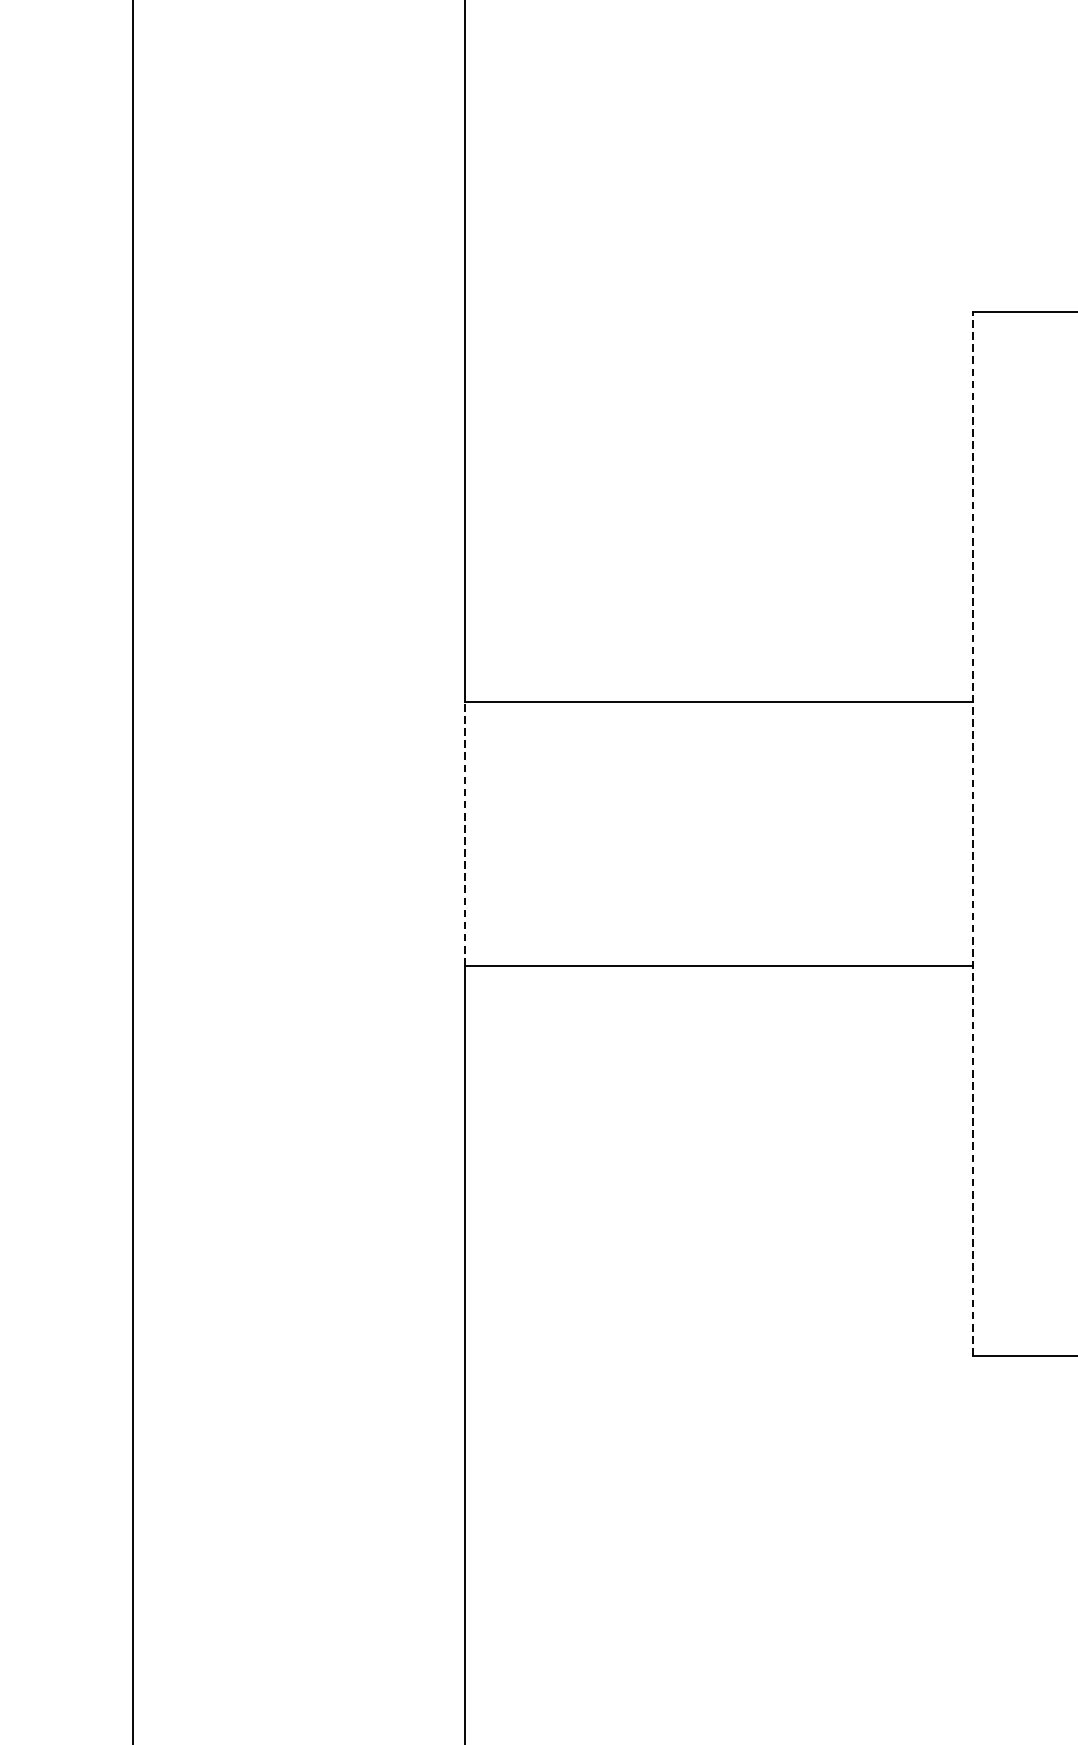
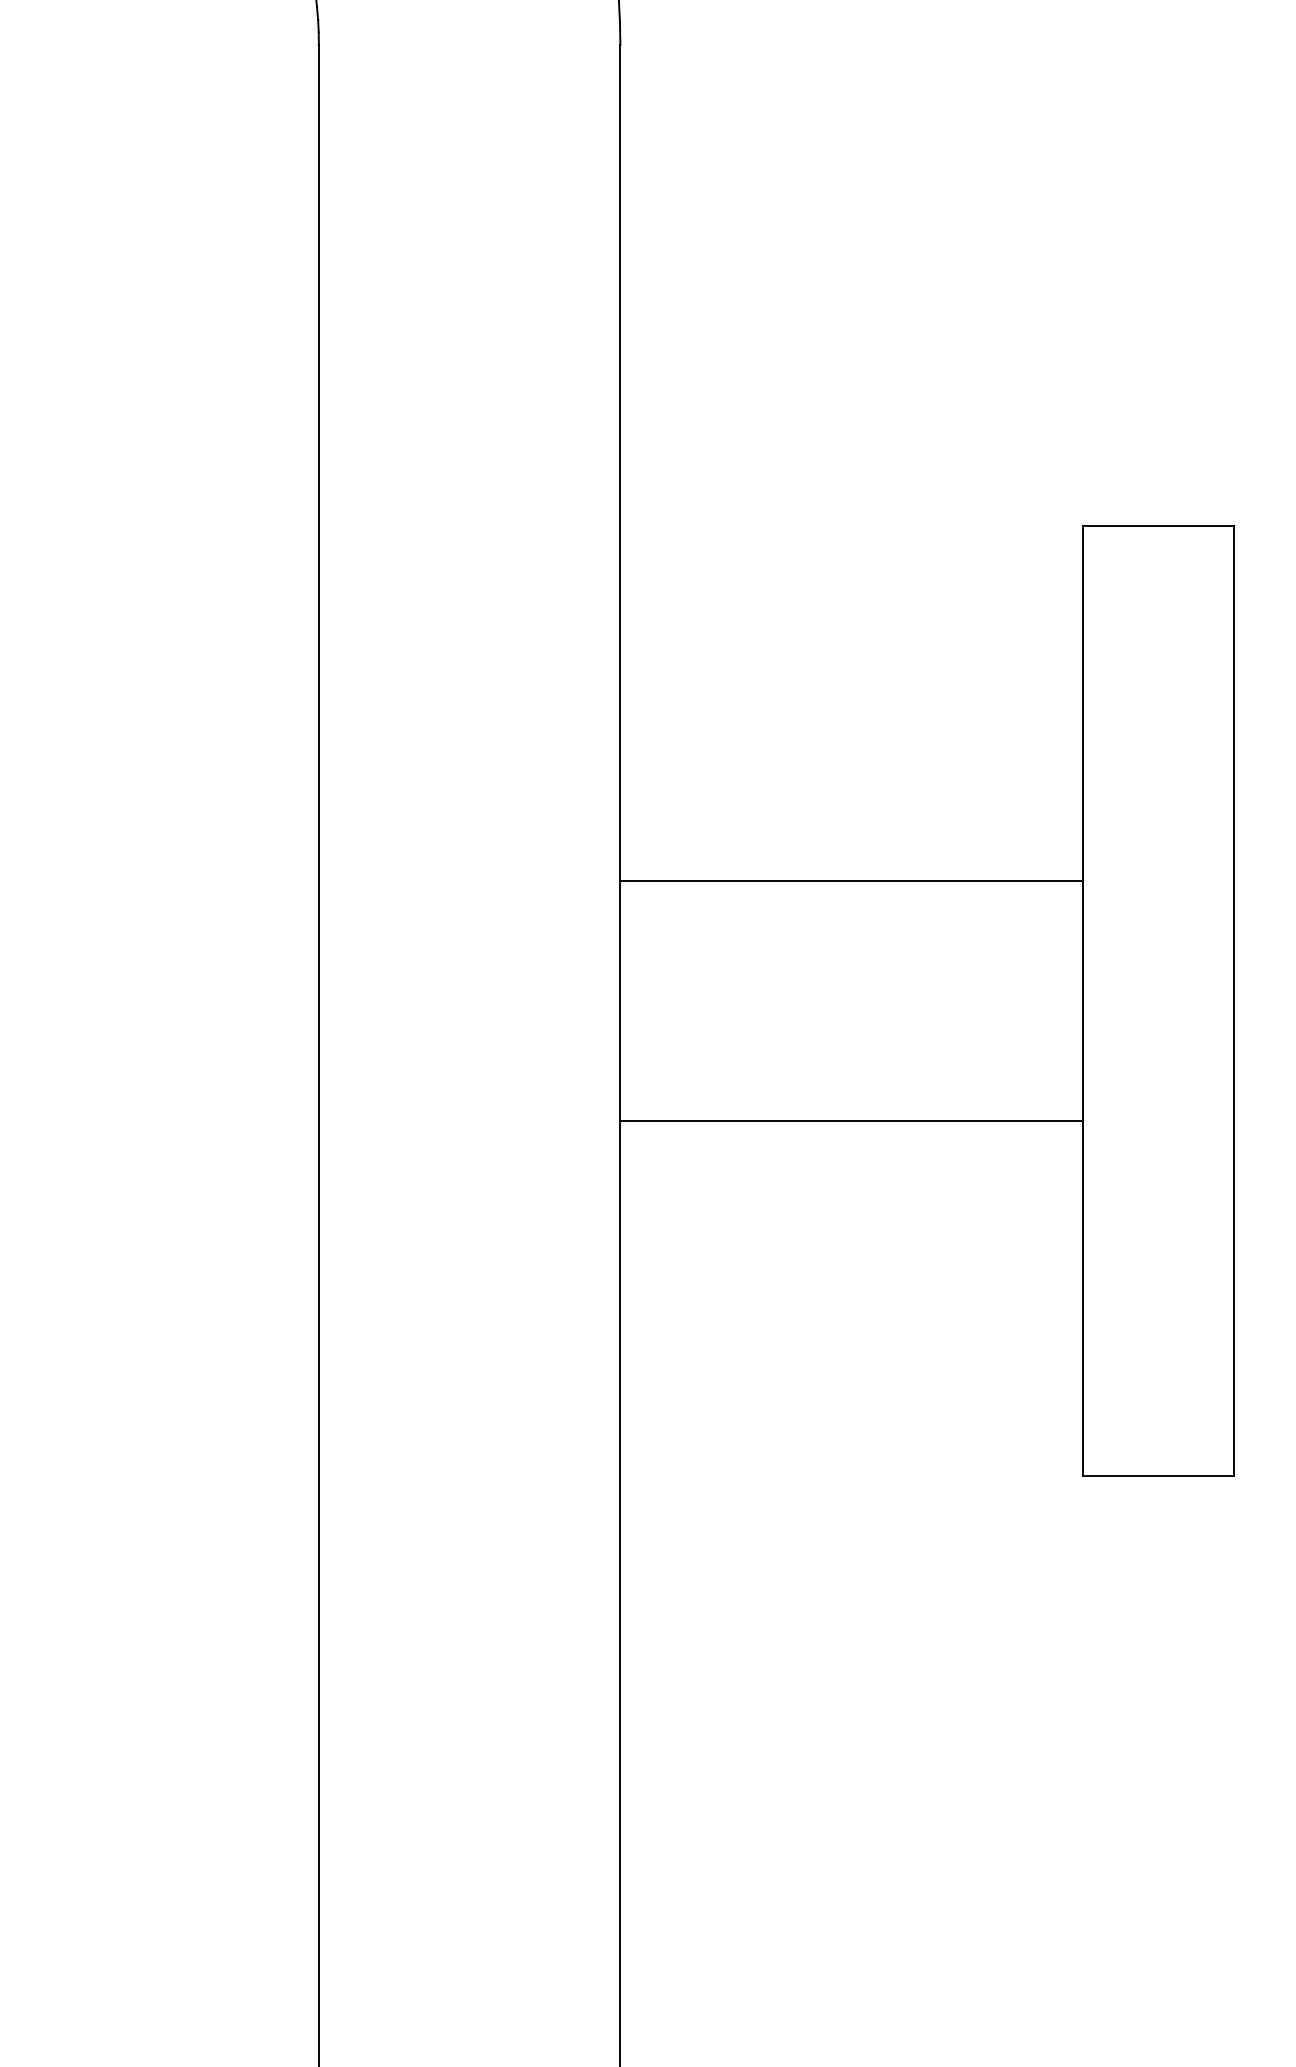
line: (464, 834) -> (620, 1001), dashed -> solid
line: (973, 834) -> (1083, 1001), dashed -> solid

